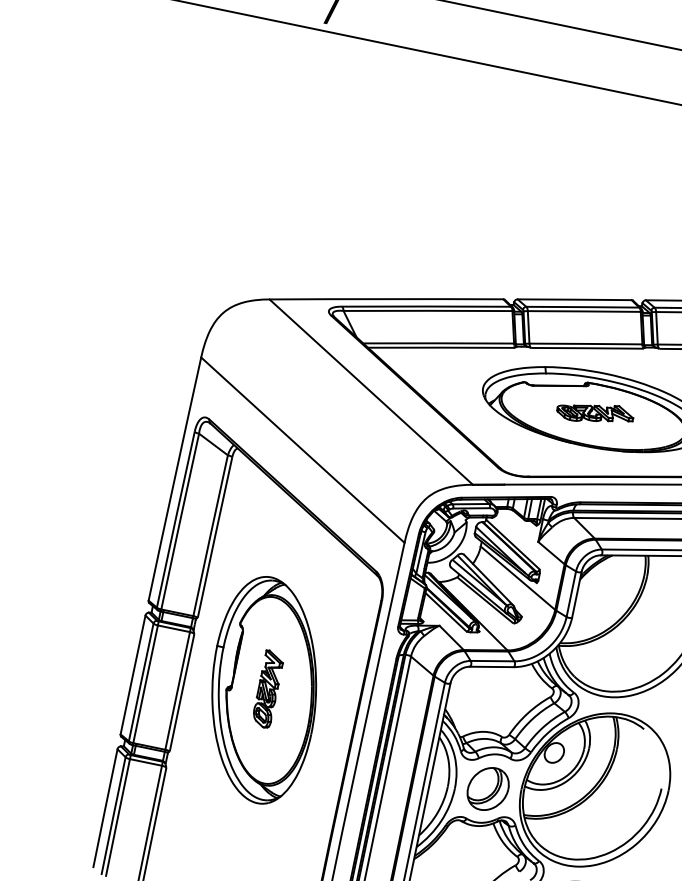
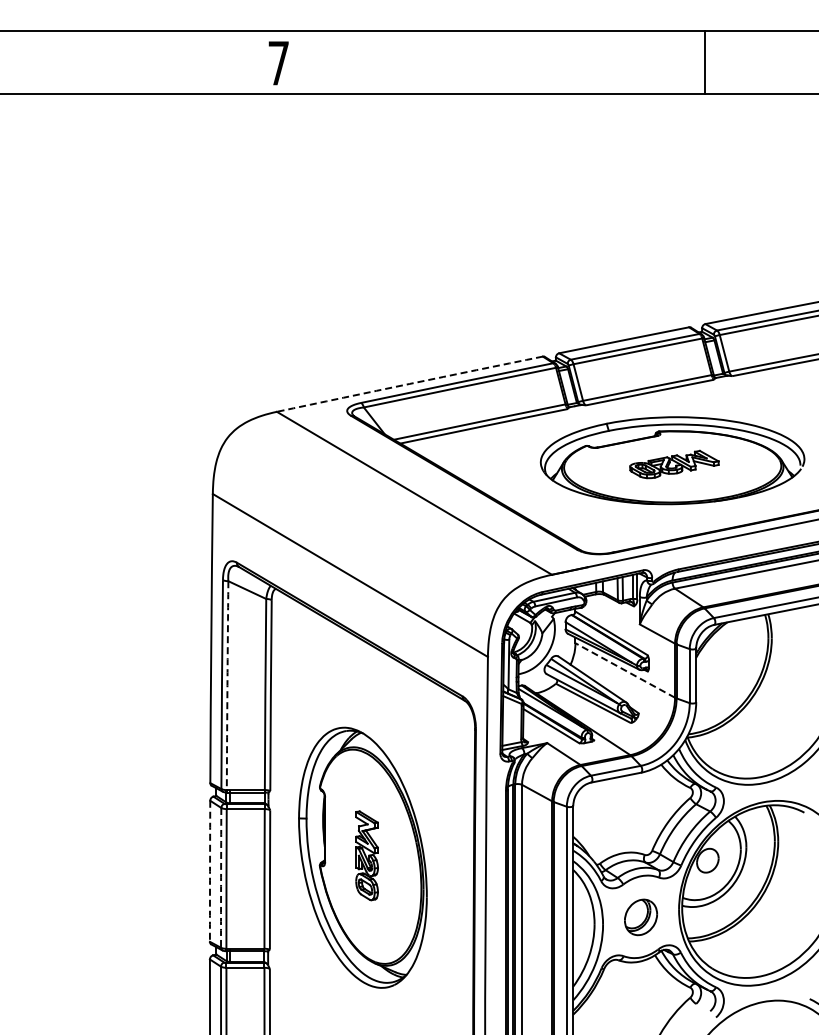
arc: (386, 298) -> (409, 383), solid -> dashed
arc: (180, 521) -> (227, 685), solid -> dashed
line: (518, 578) -> (625, 670), solid -> dashed
arc: (133, 675) -> (210, 871), solid -> dashed
arc: (141, 682) -> (221, 877), solid -> dashed
part: (487, 789) -> (640, 917), size x0.7

